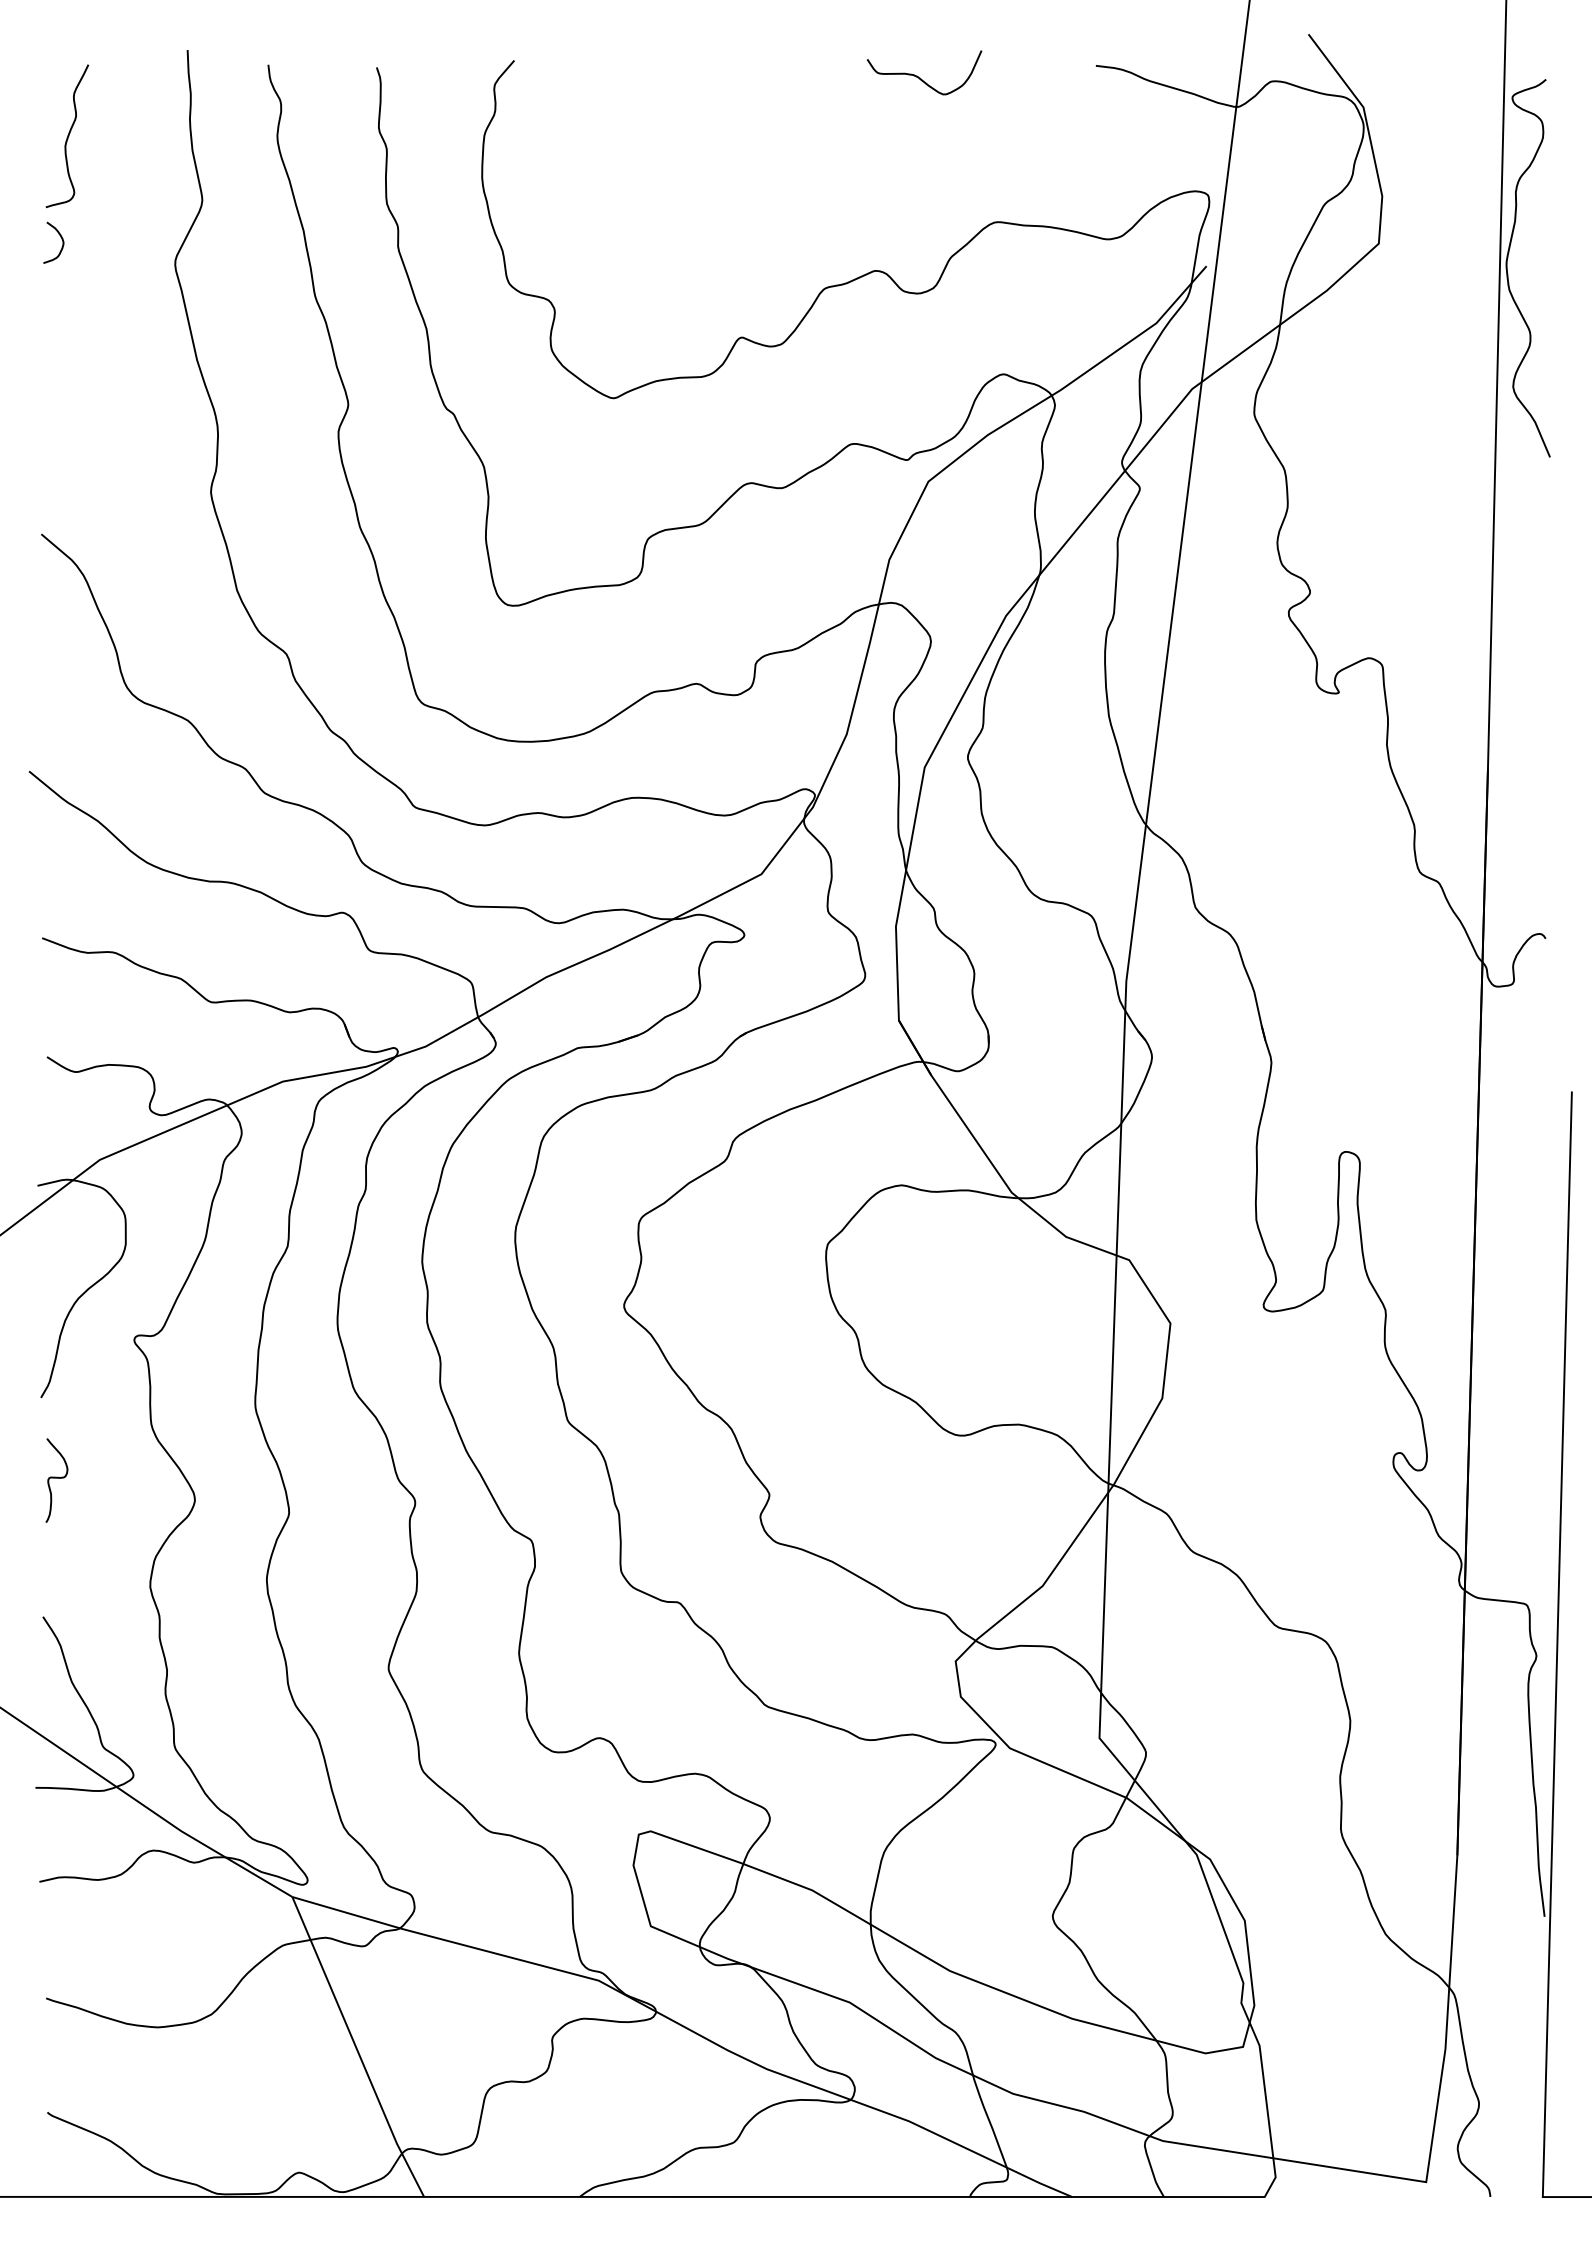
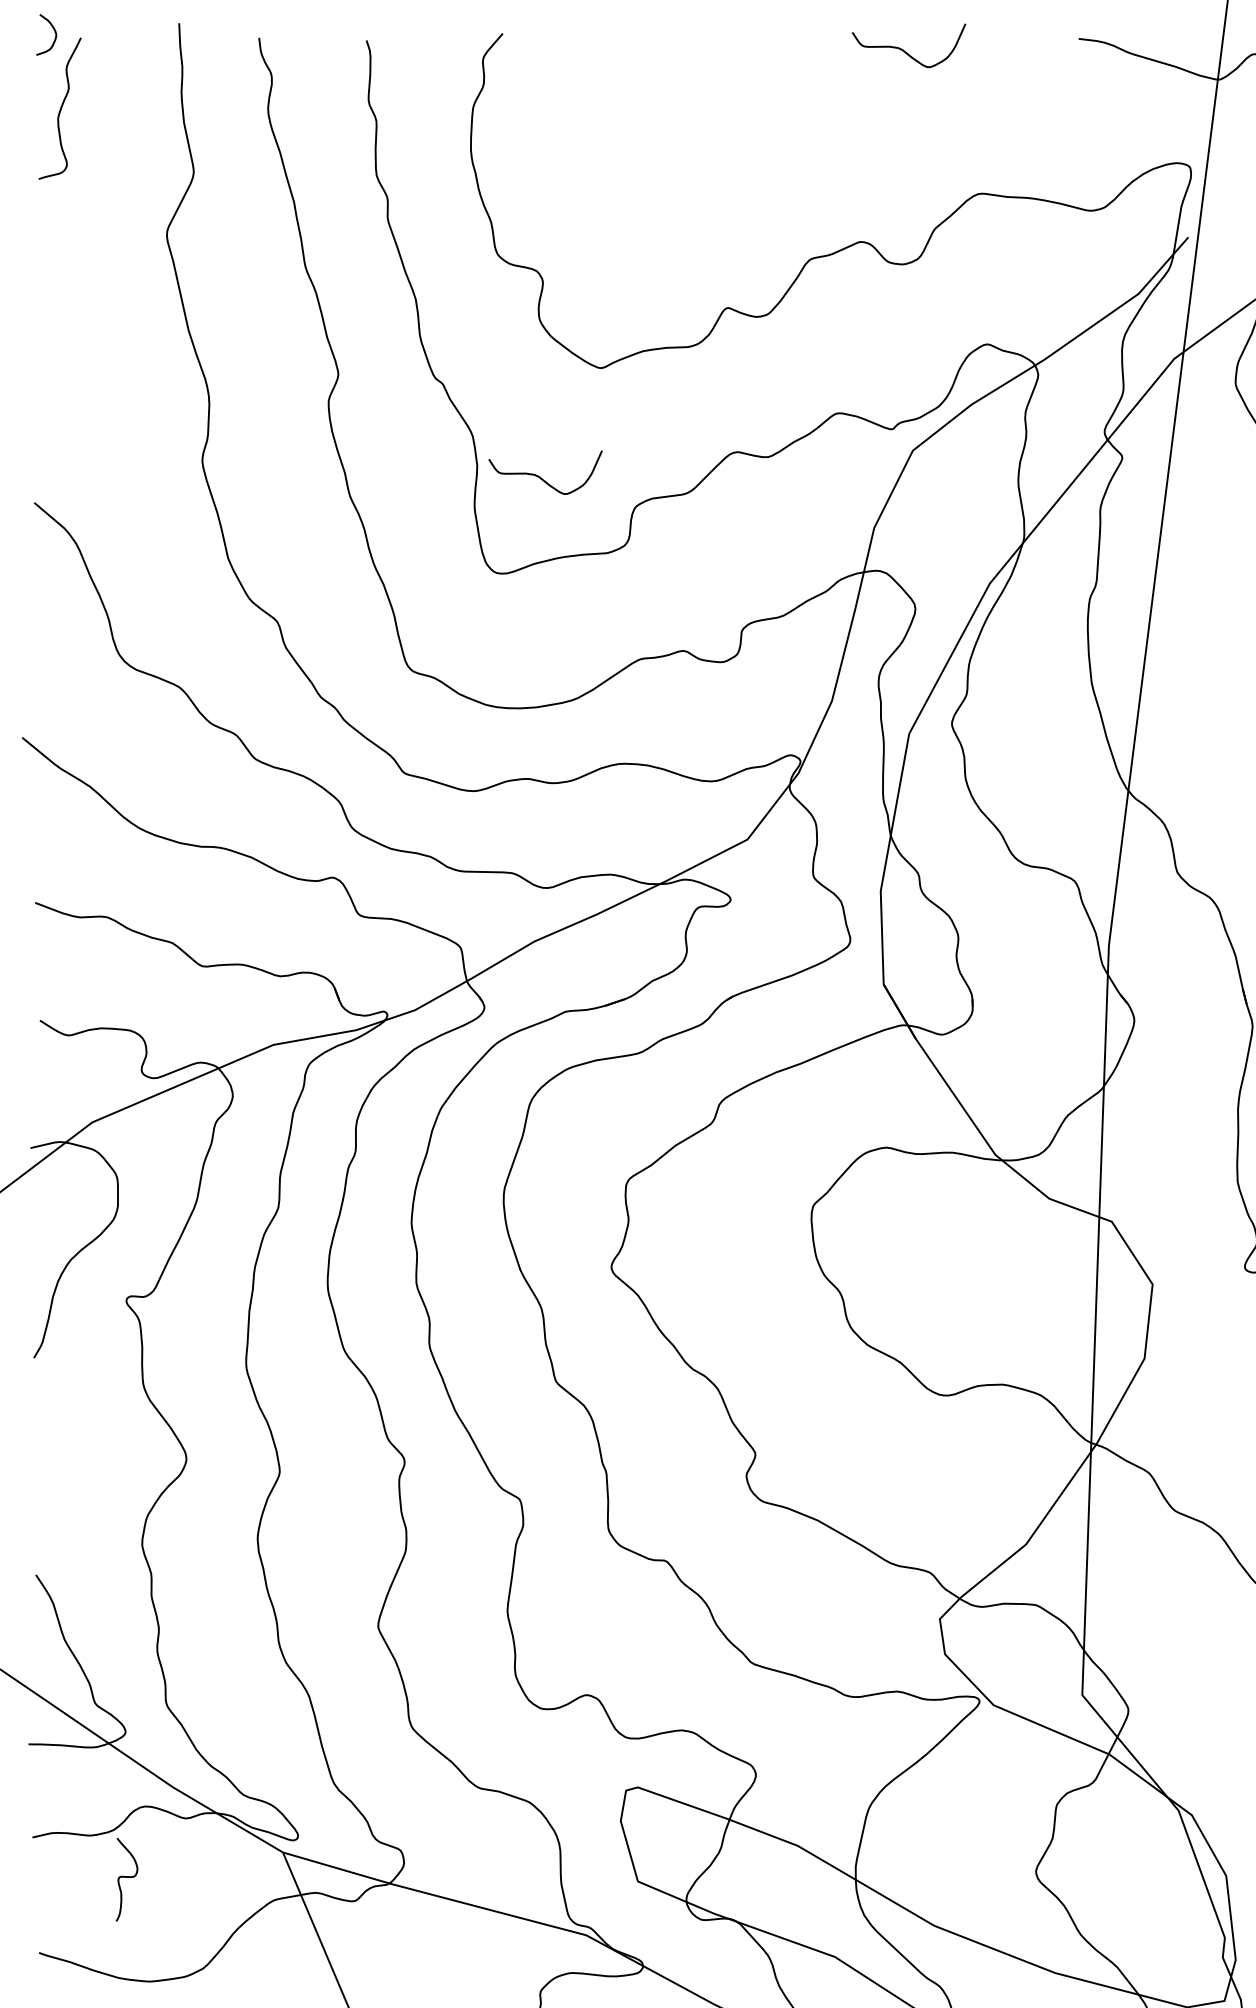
curve: (61, 239) -> (54, 31), moved
curve: (553, 508) -> (541, 477), added
curve: (56, 1478) -> (126, 1877), moved

